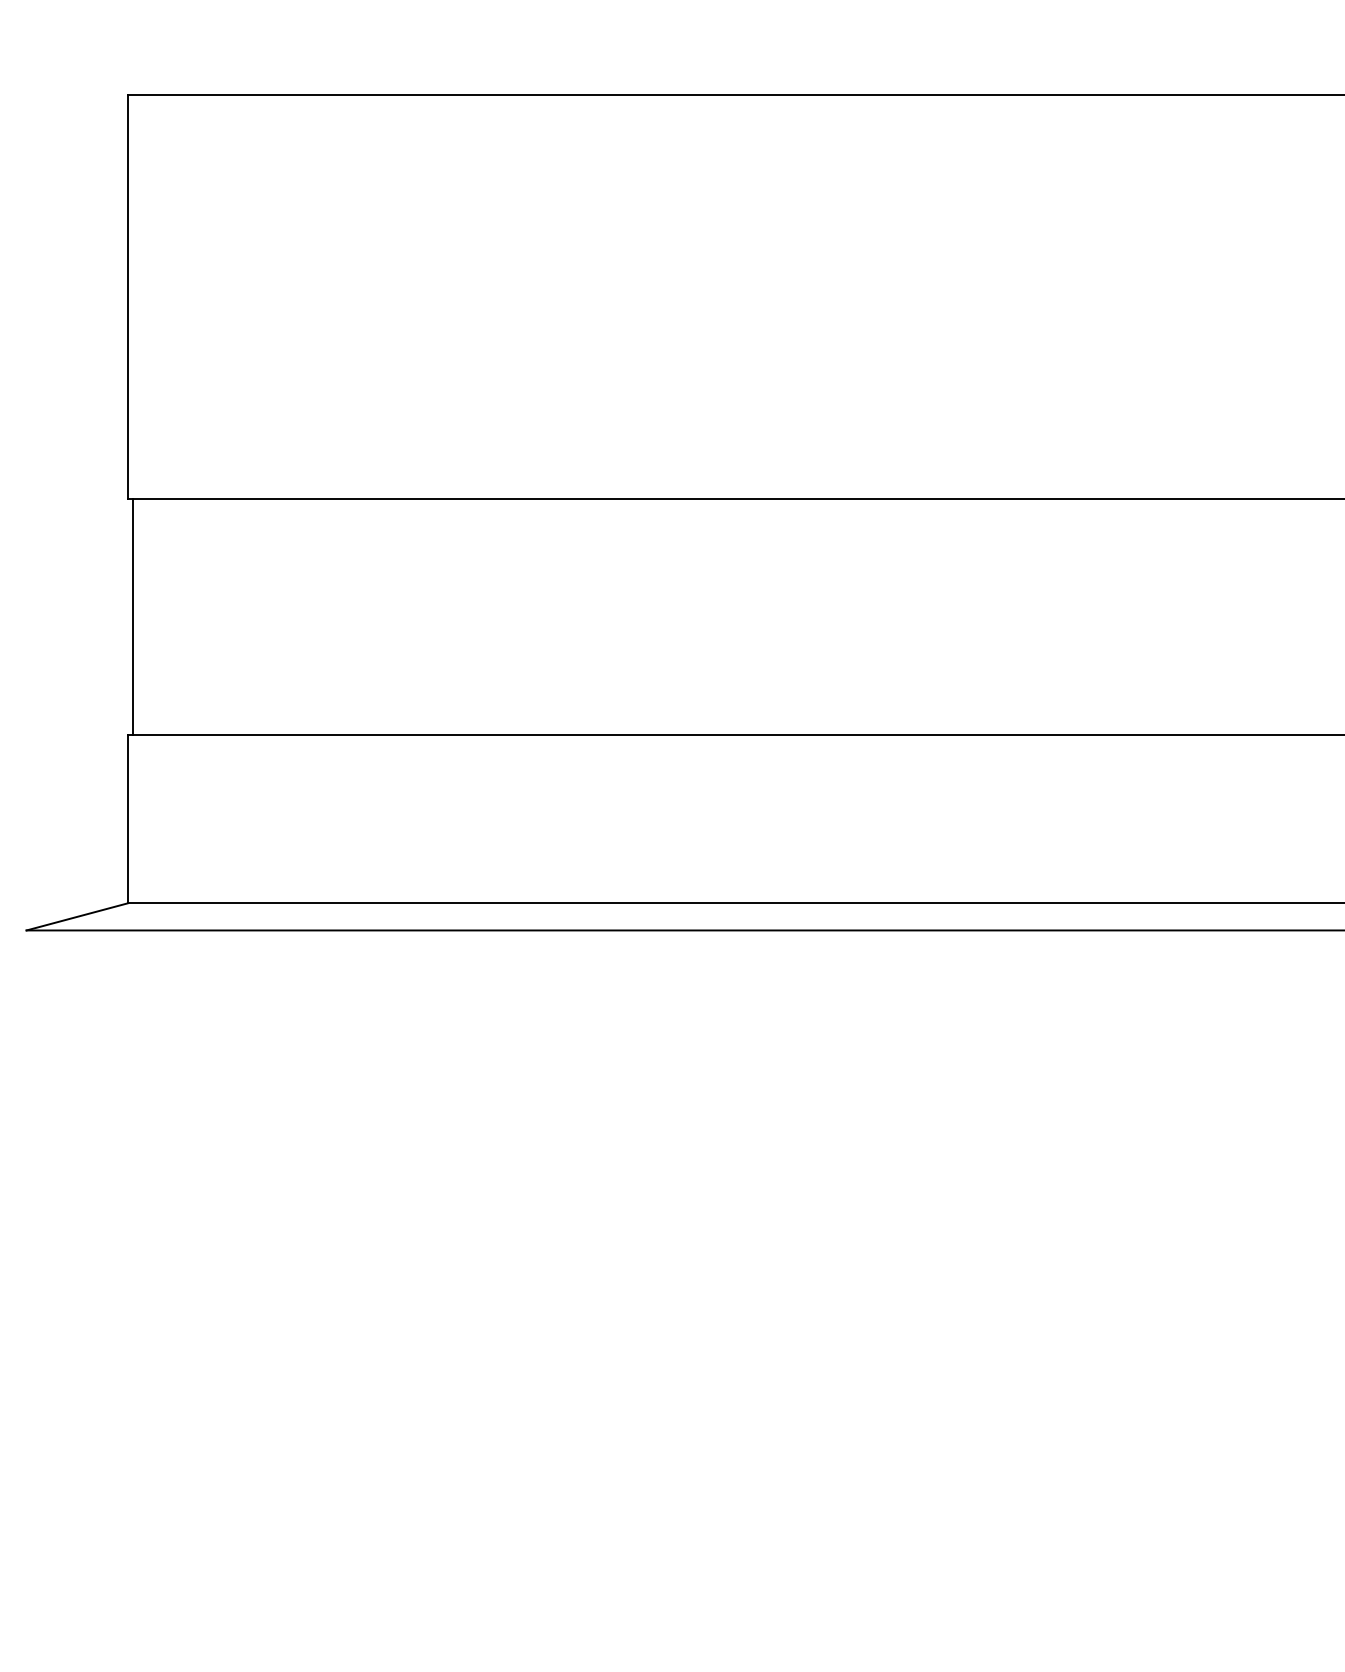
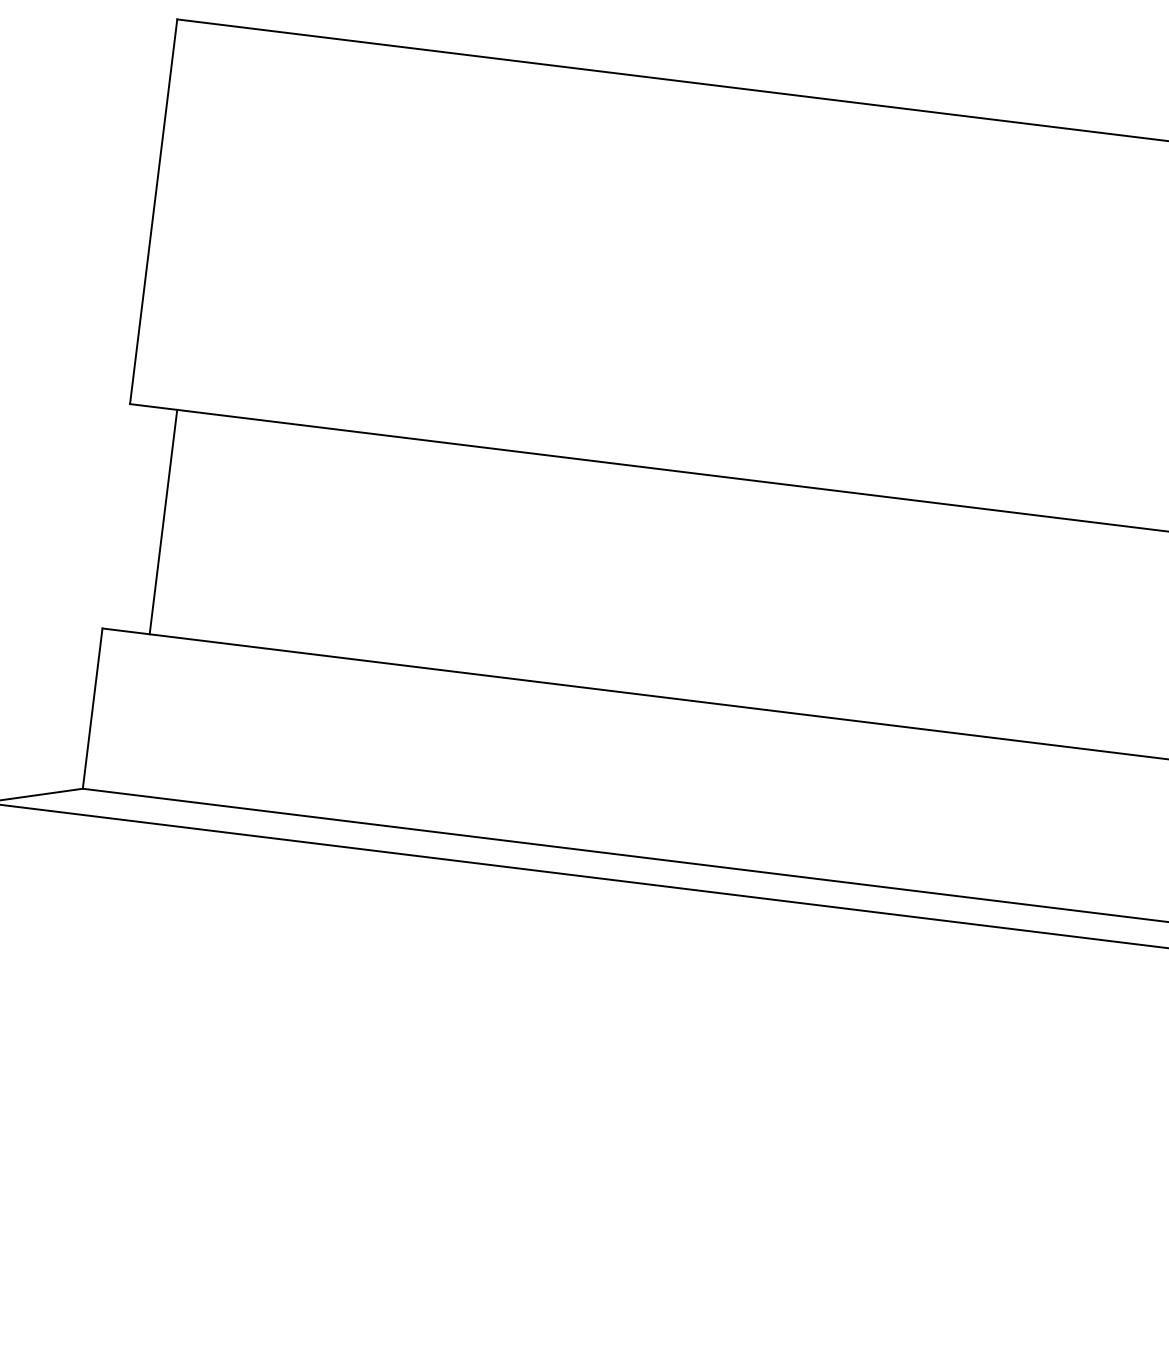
line: (133, 616) -> (163, 521), moved

